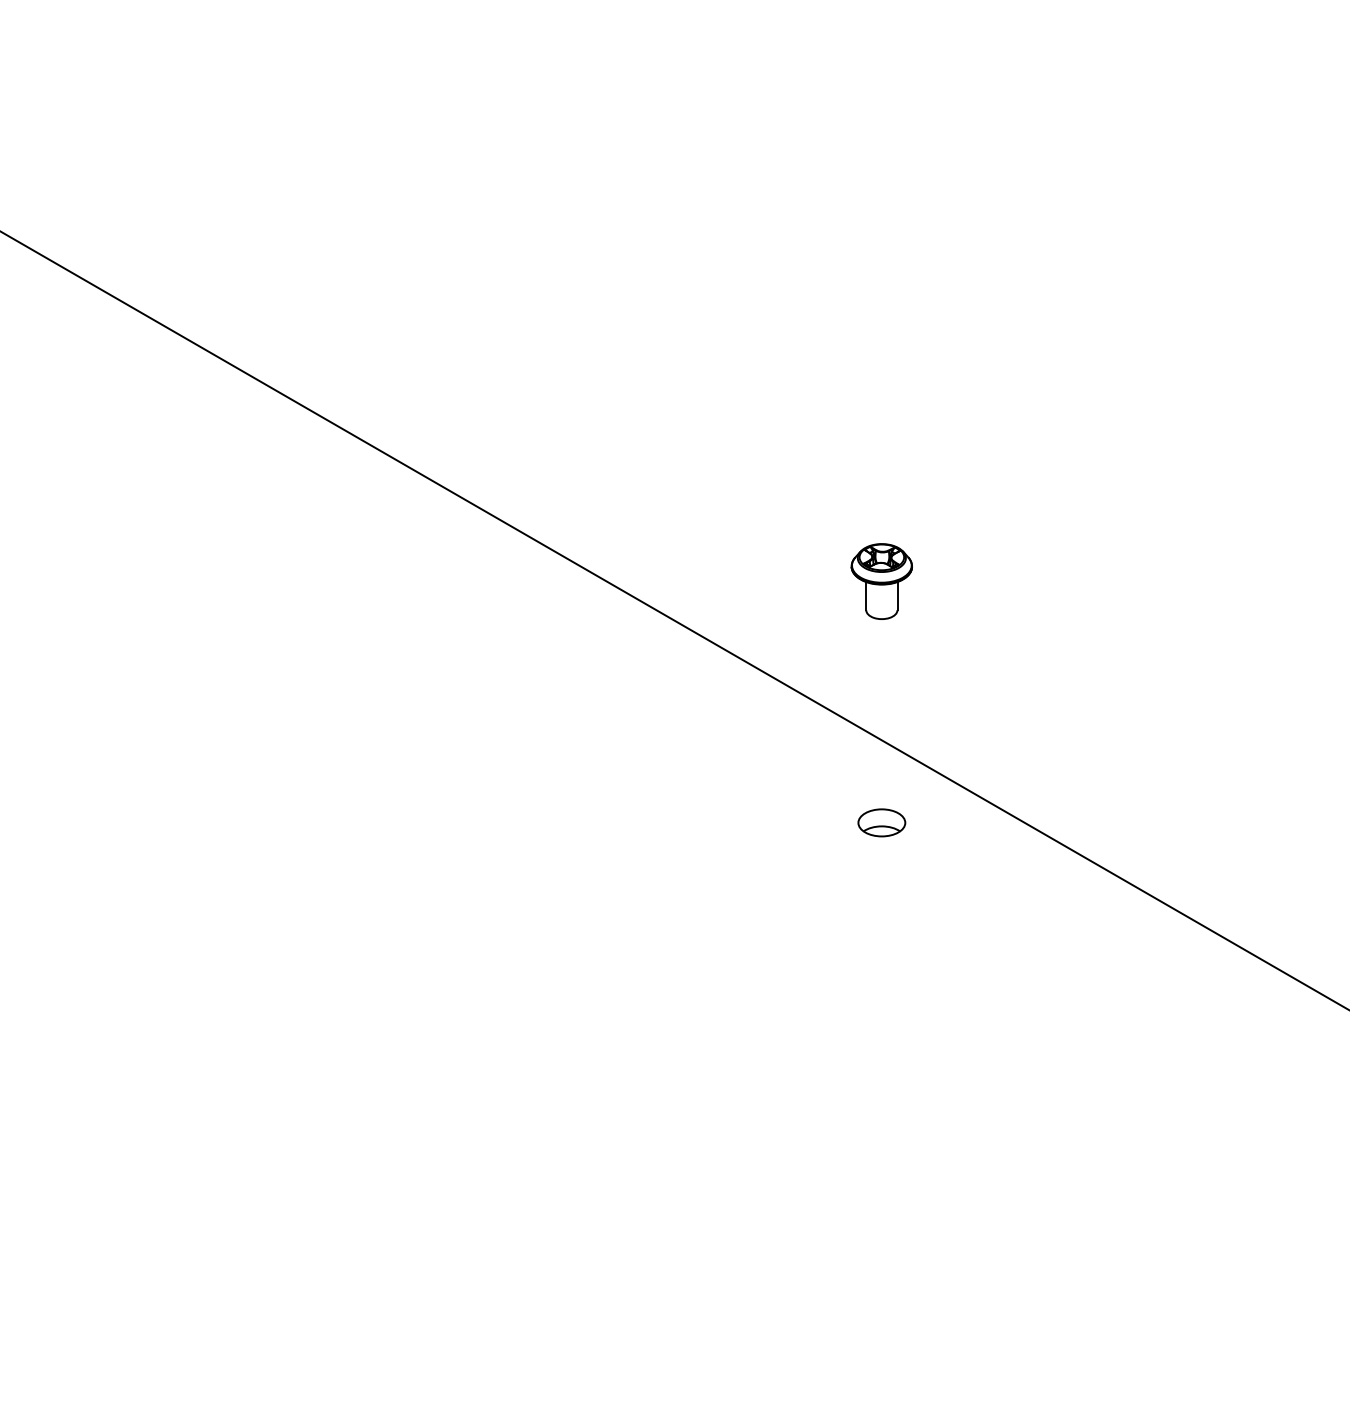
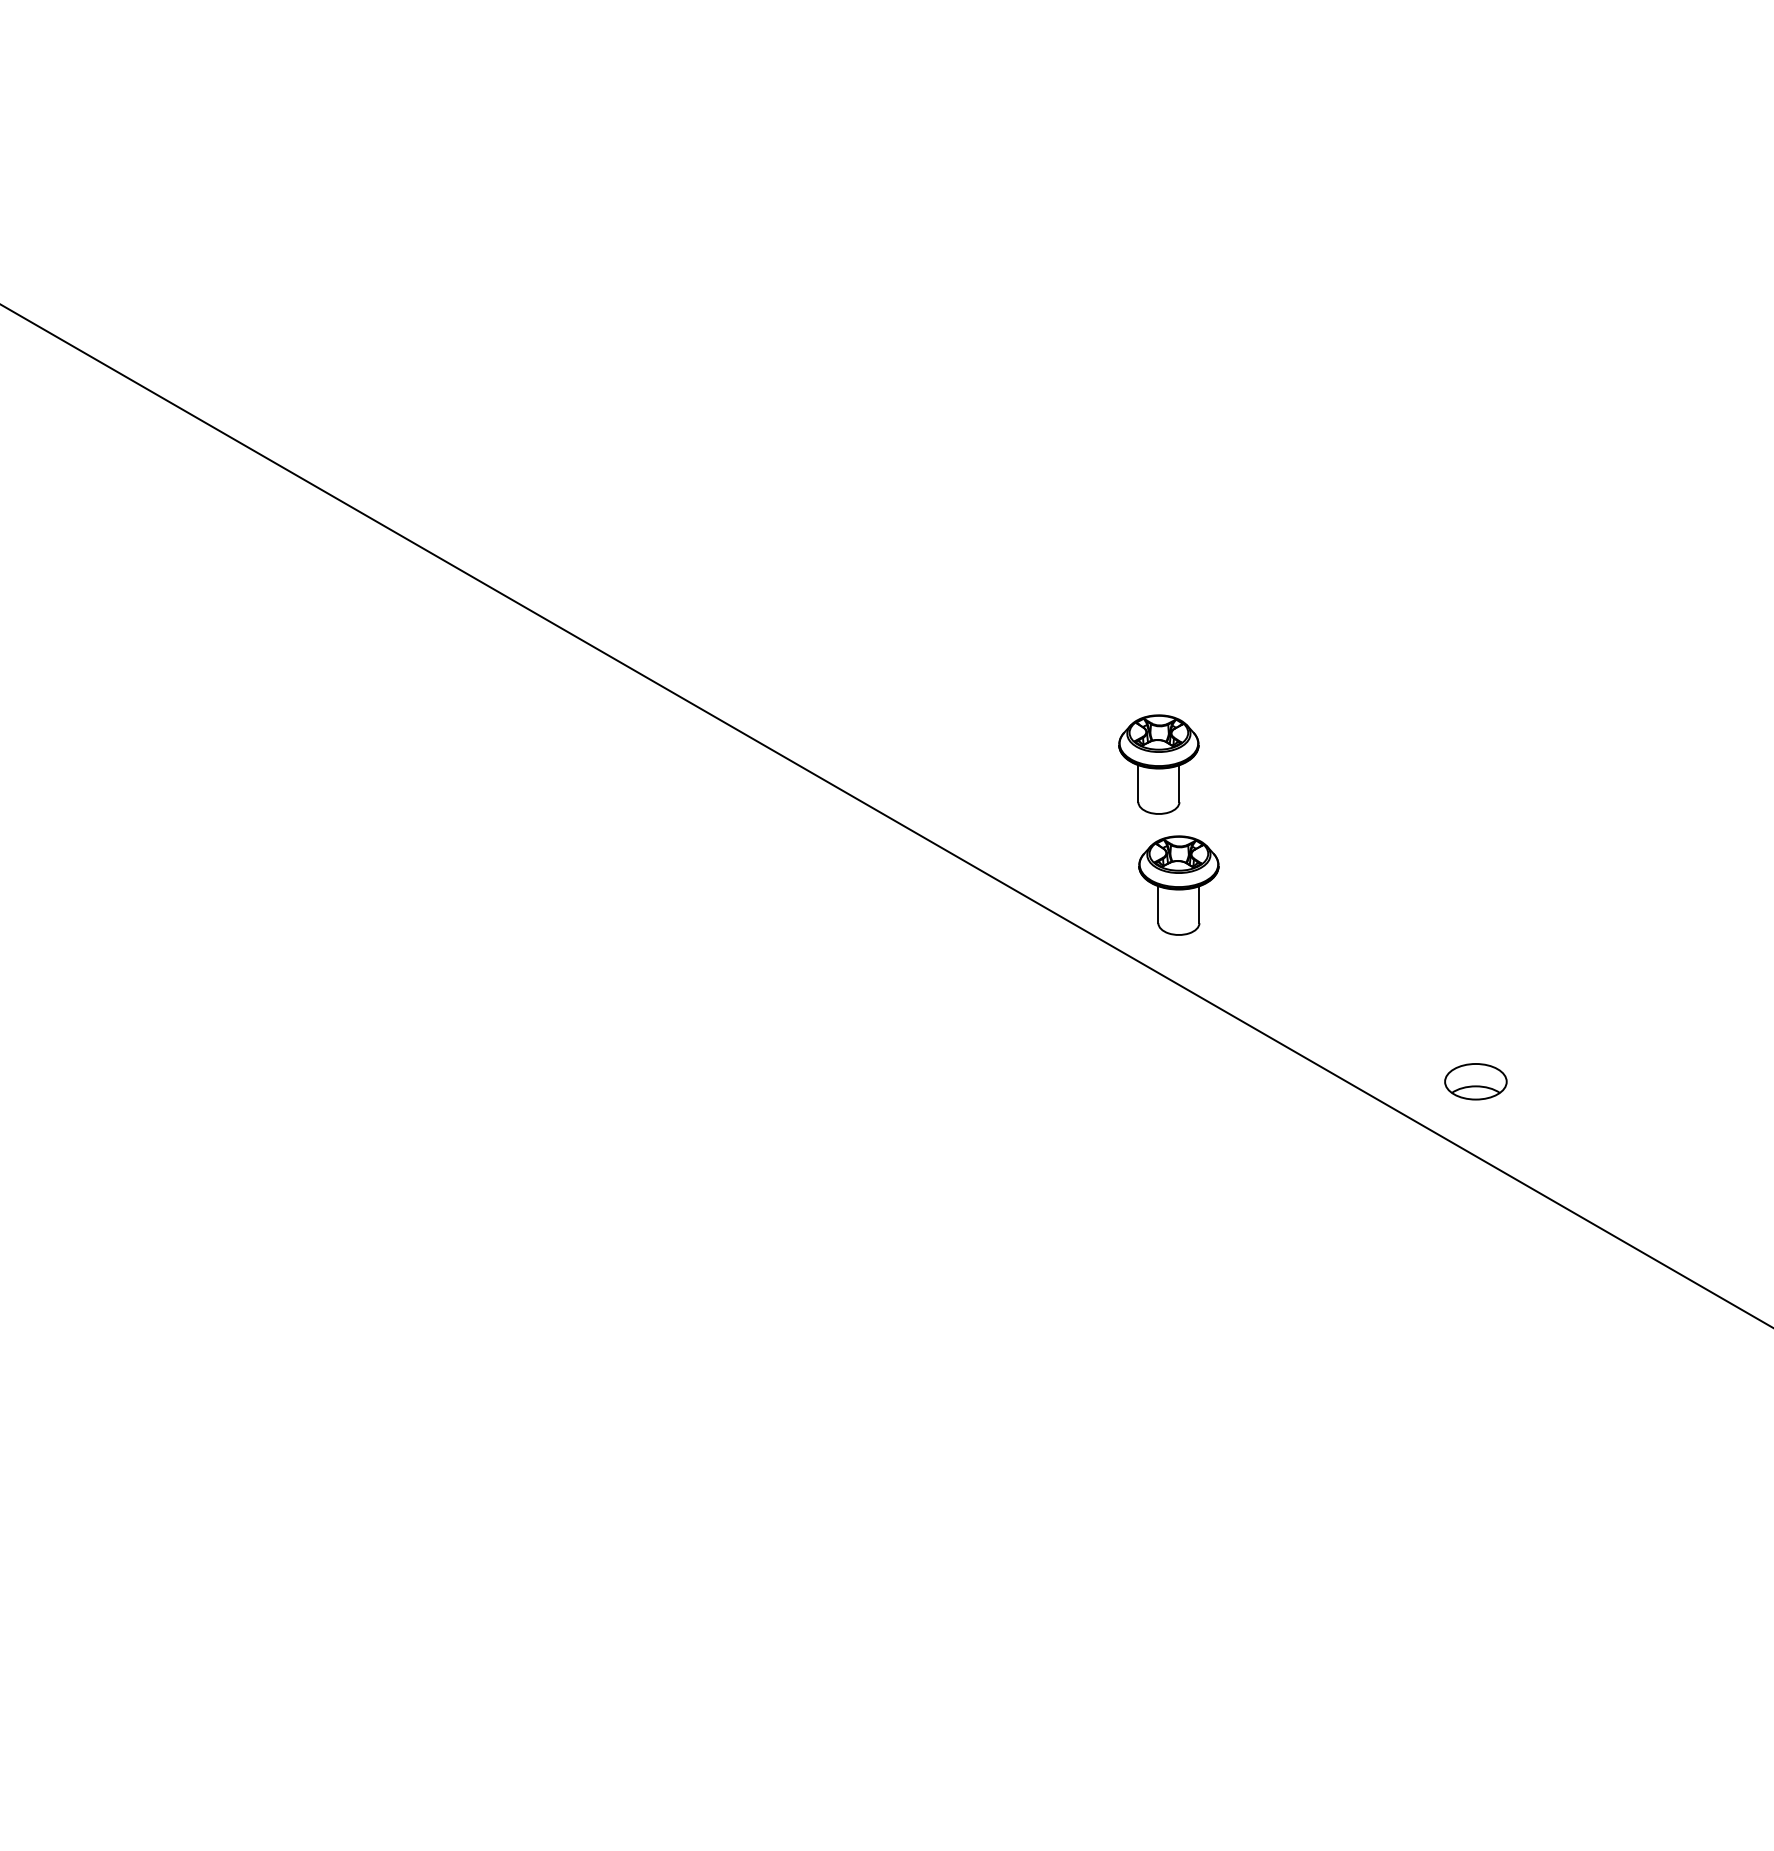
part: (896, 673) -> (1178, 885), added
part: (881, 822) -> (1475, 1081), moved

